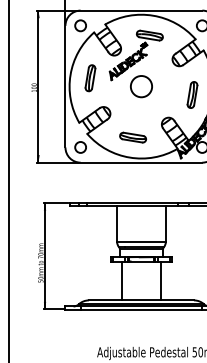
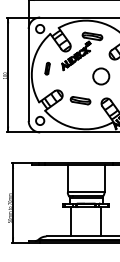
part: (90, 78) -> (47, 68), size x0.6
circle: (141, 86) -> (101, 76), moved
part: (133, 137) -> (80, 100), moved

